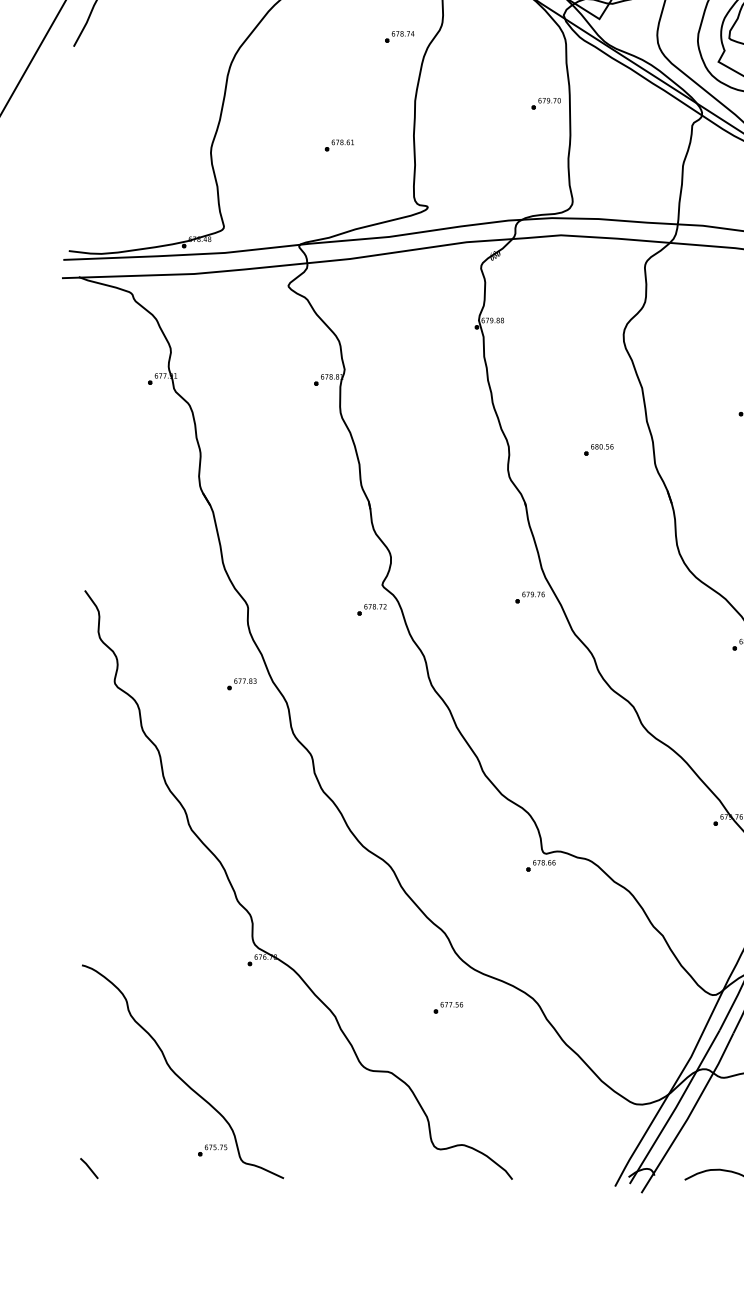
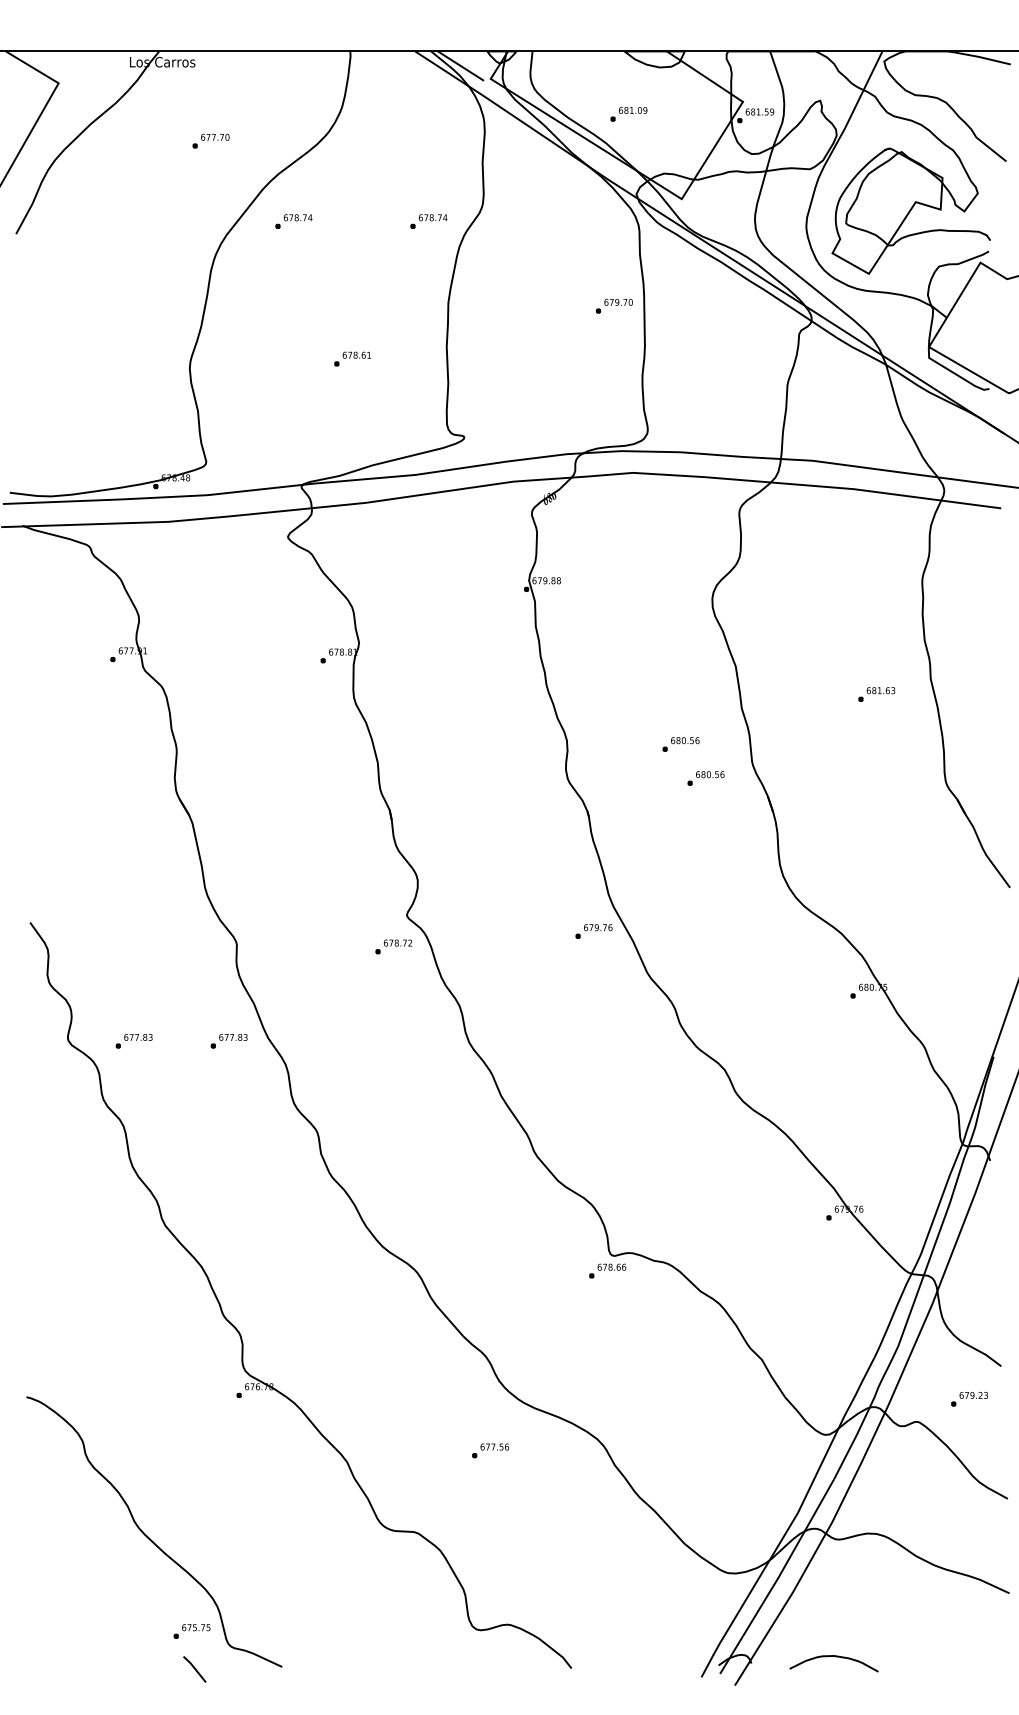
part: (292, 36) -> (293, 221), added
part: (618, 476) -> (705, 778), added
part: (166, 684) -> (133, 1041), added
line: (89, 1168) -> (194, 1669), moved

